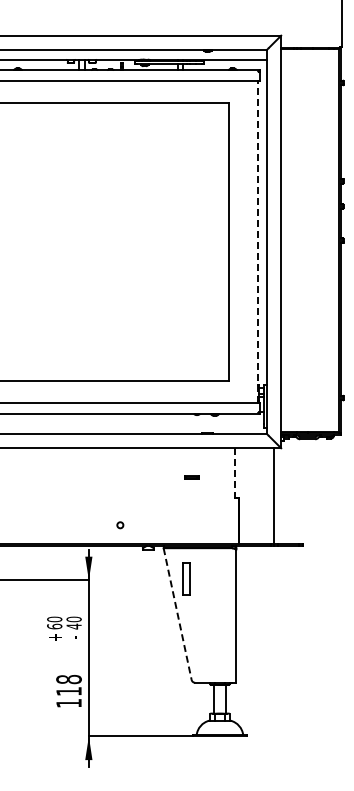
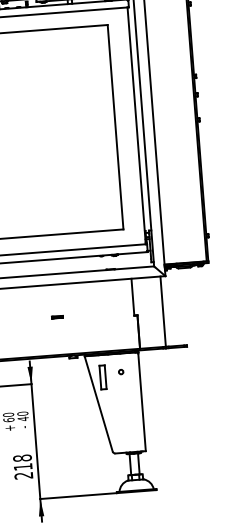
line: (257, 242) -> (136, 126), dashed -> solid
line: (234, 473) -> (132, 297), dashed -> solid
part: (191, 477) -> (57, 317), moved
circle: (120, 525) -> (121, 372), moved
line: (177, 614) -> (98, 404), dashed -> solid
text: (68, 703) -> (23, 475), 118 -> 218

